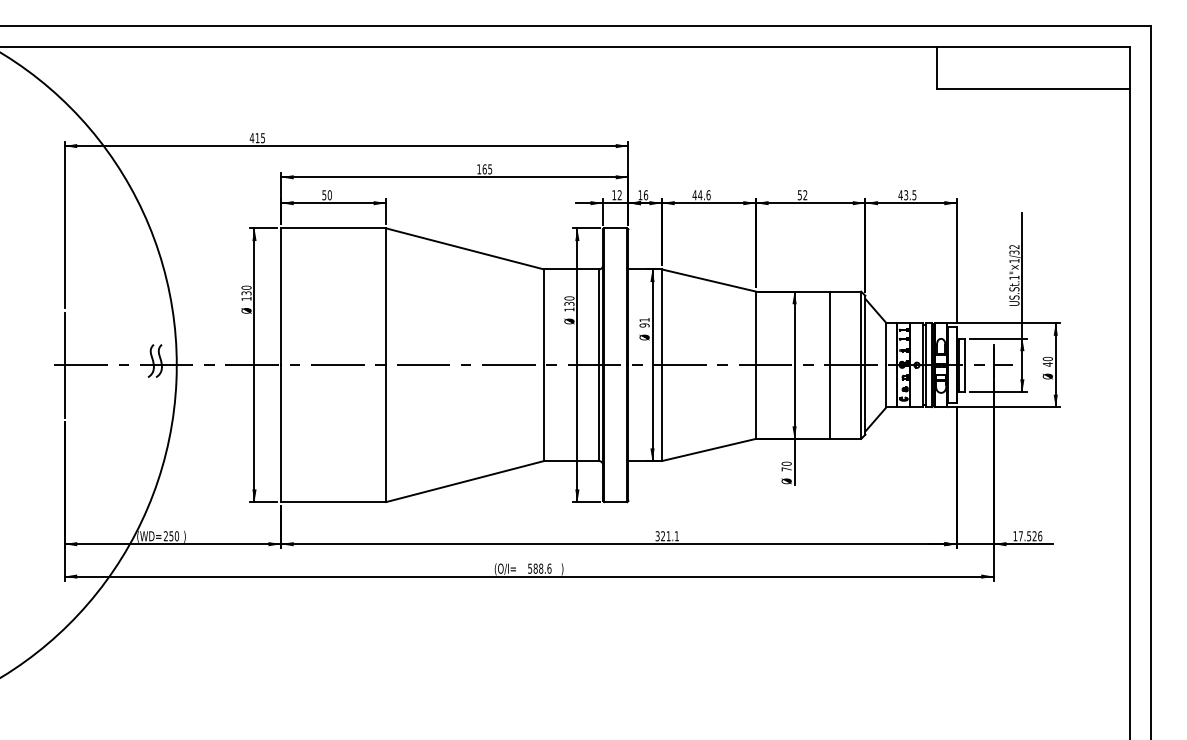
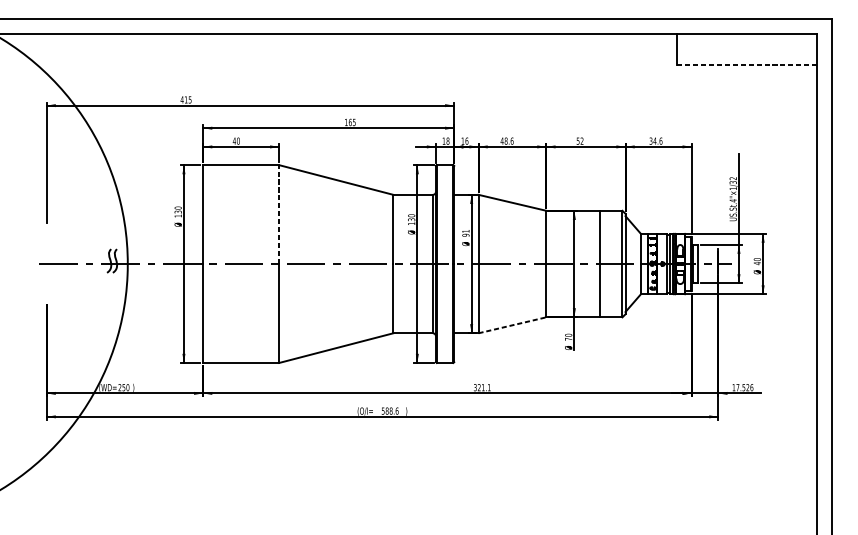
line: (1033, 89) -> (747, 64), solid -> dashed
text: (324, 195) -> (234, 141), 50 -> 40
text: (619, 195) -> (447, 141), 12 -> 18
text: (700, 195) -> (506, 141), 44.6 -> 48.6
text: (907, 195) -> (655, 141), 43.5 -> 34.6
text: (1014, 277) -> (733, 200), US.St.1"×1/32 -> US.St.4"×1/32
line: (386, 296) -> (279, 214), solid -> dashed
line: (64, 364) -> (46, 263), removed
line: (709, 449) -> (512, 324), solid -> dashed

